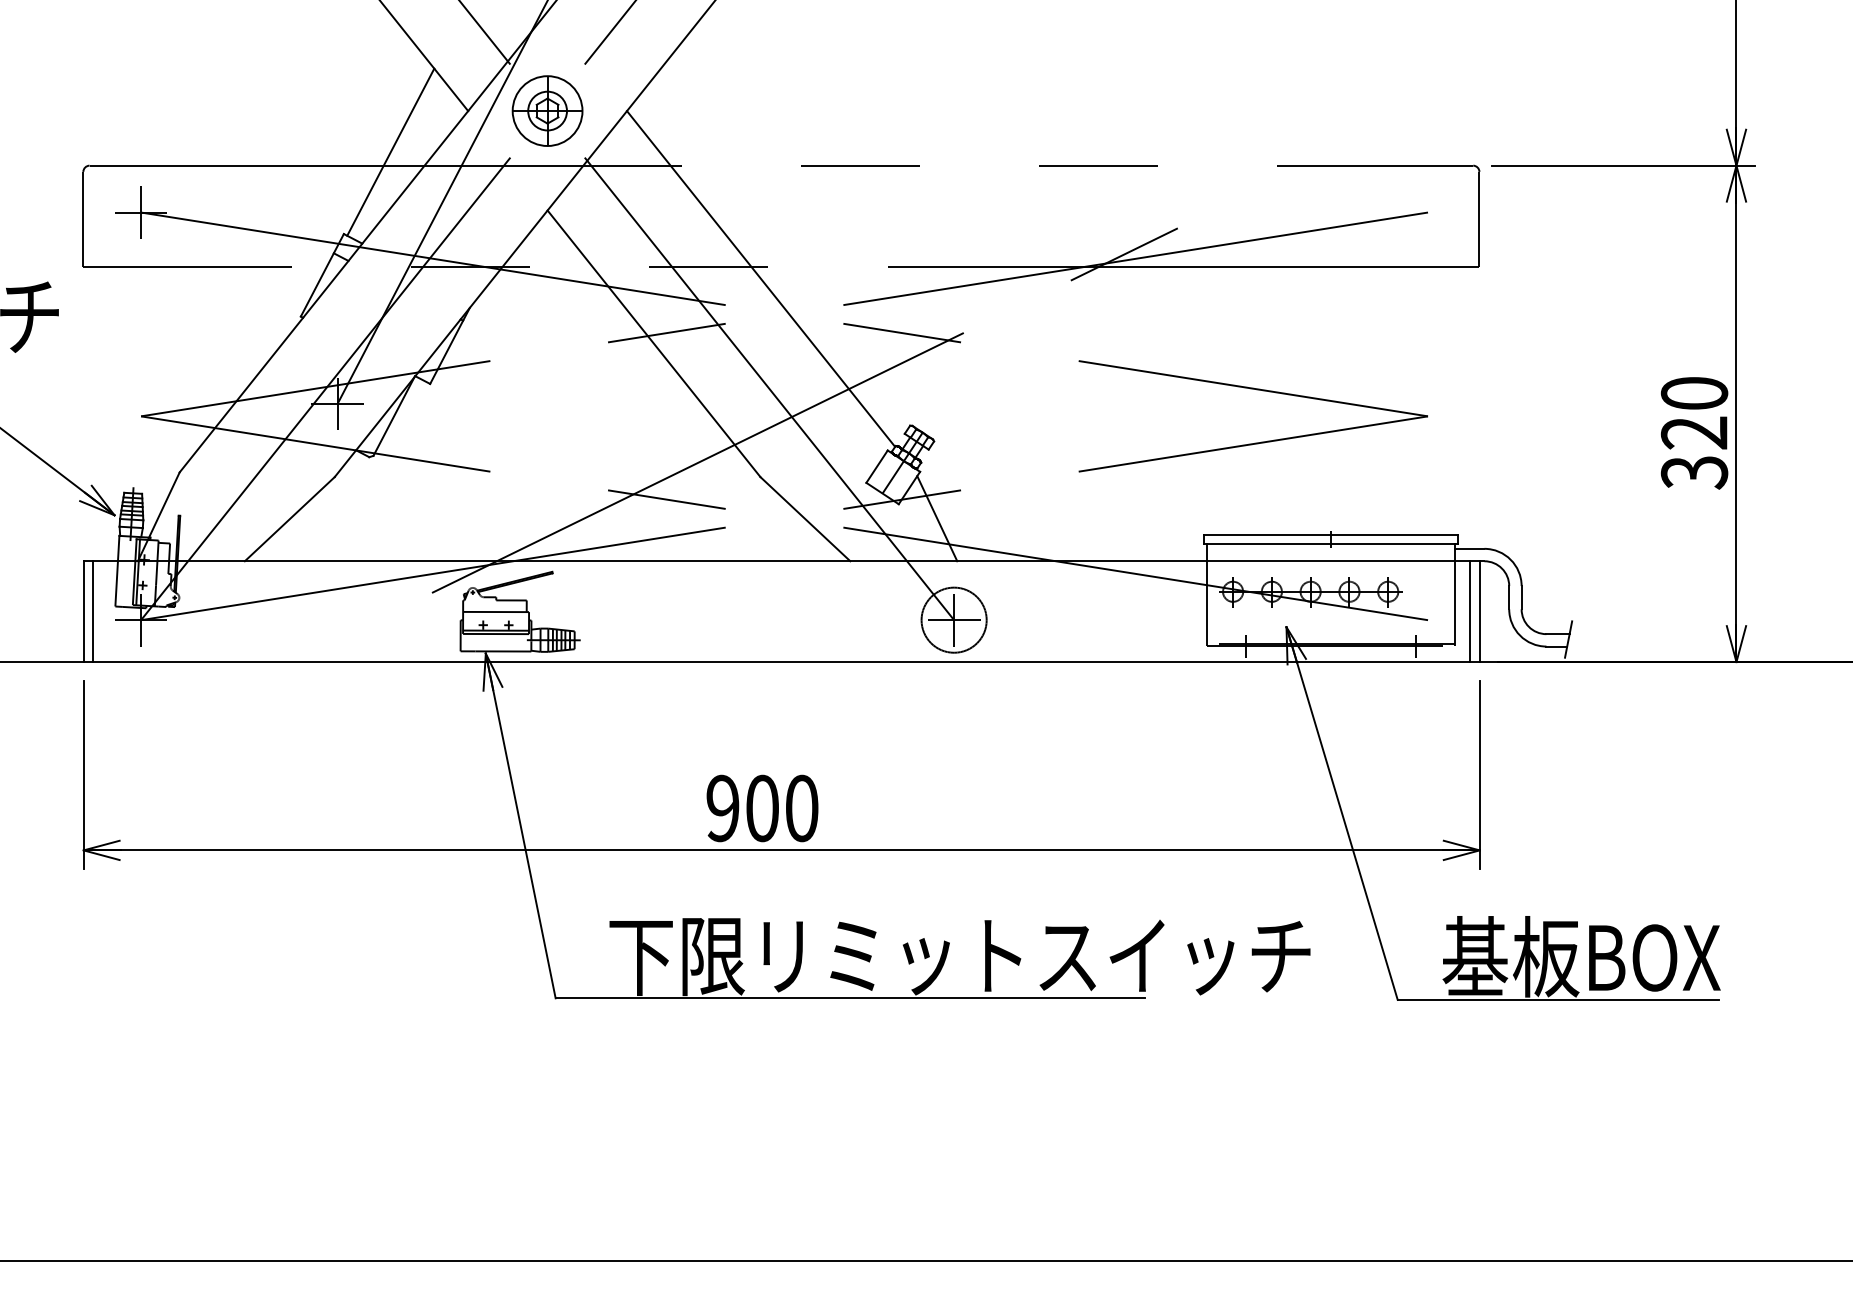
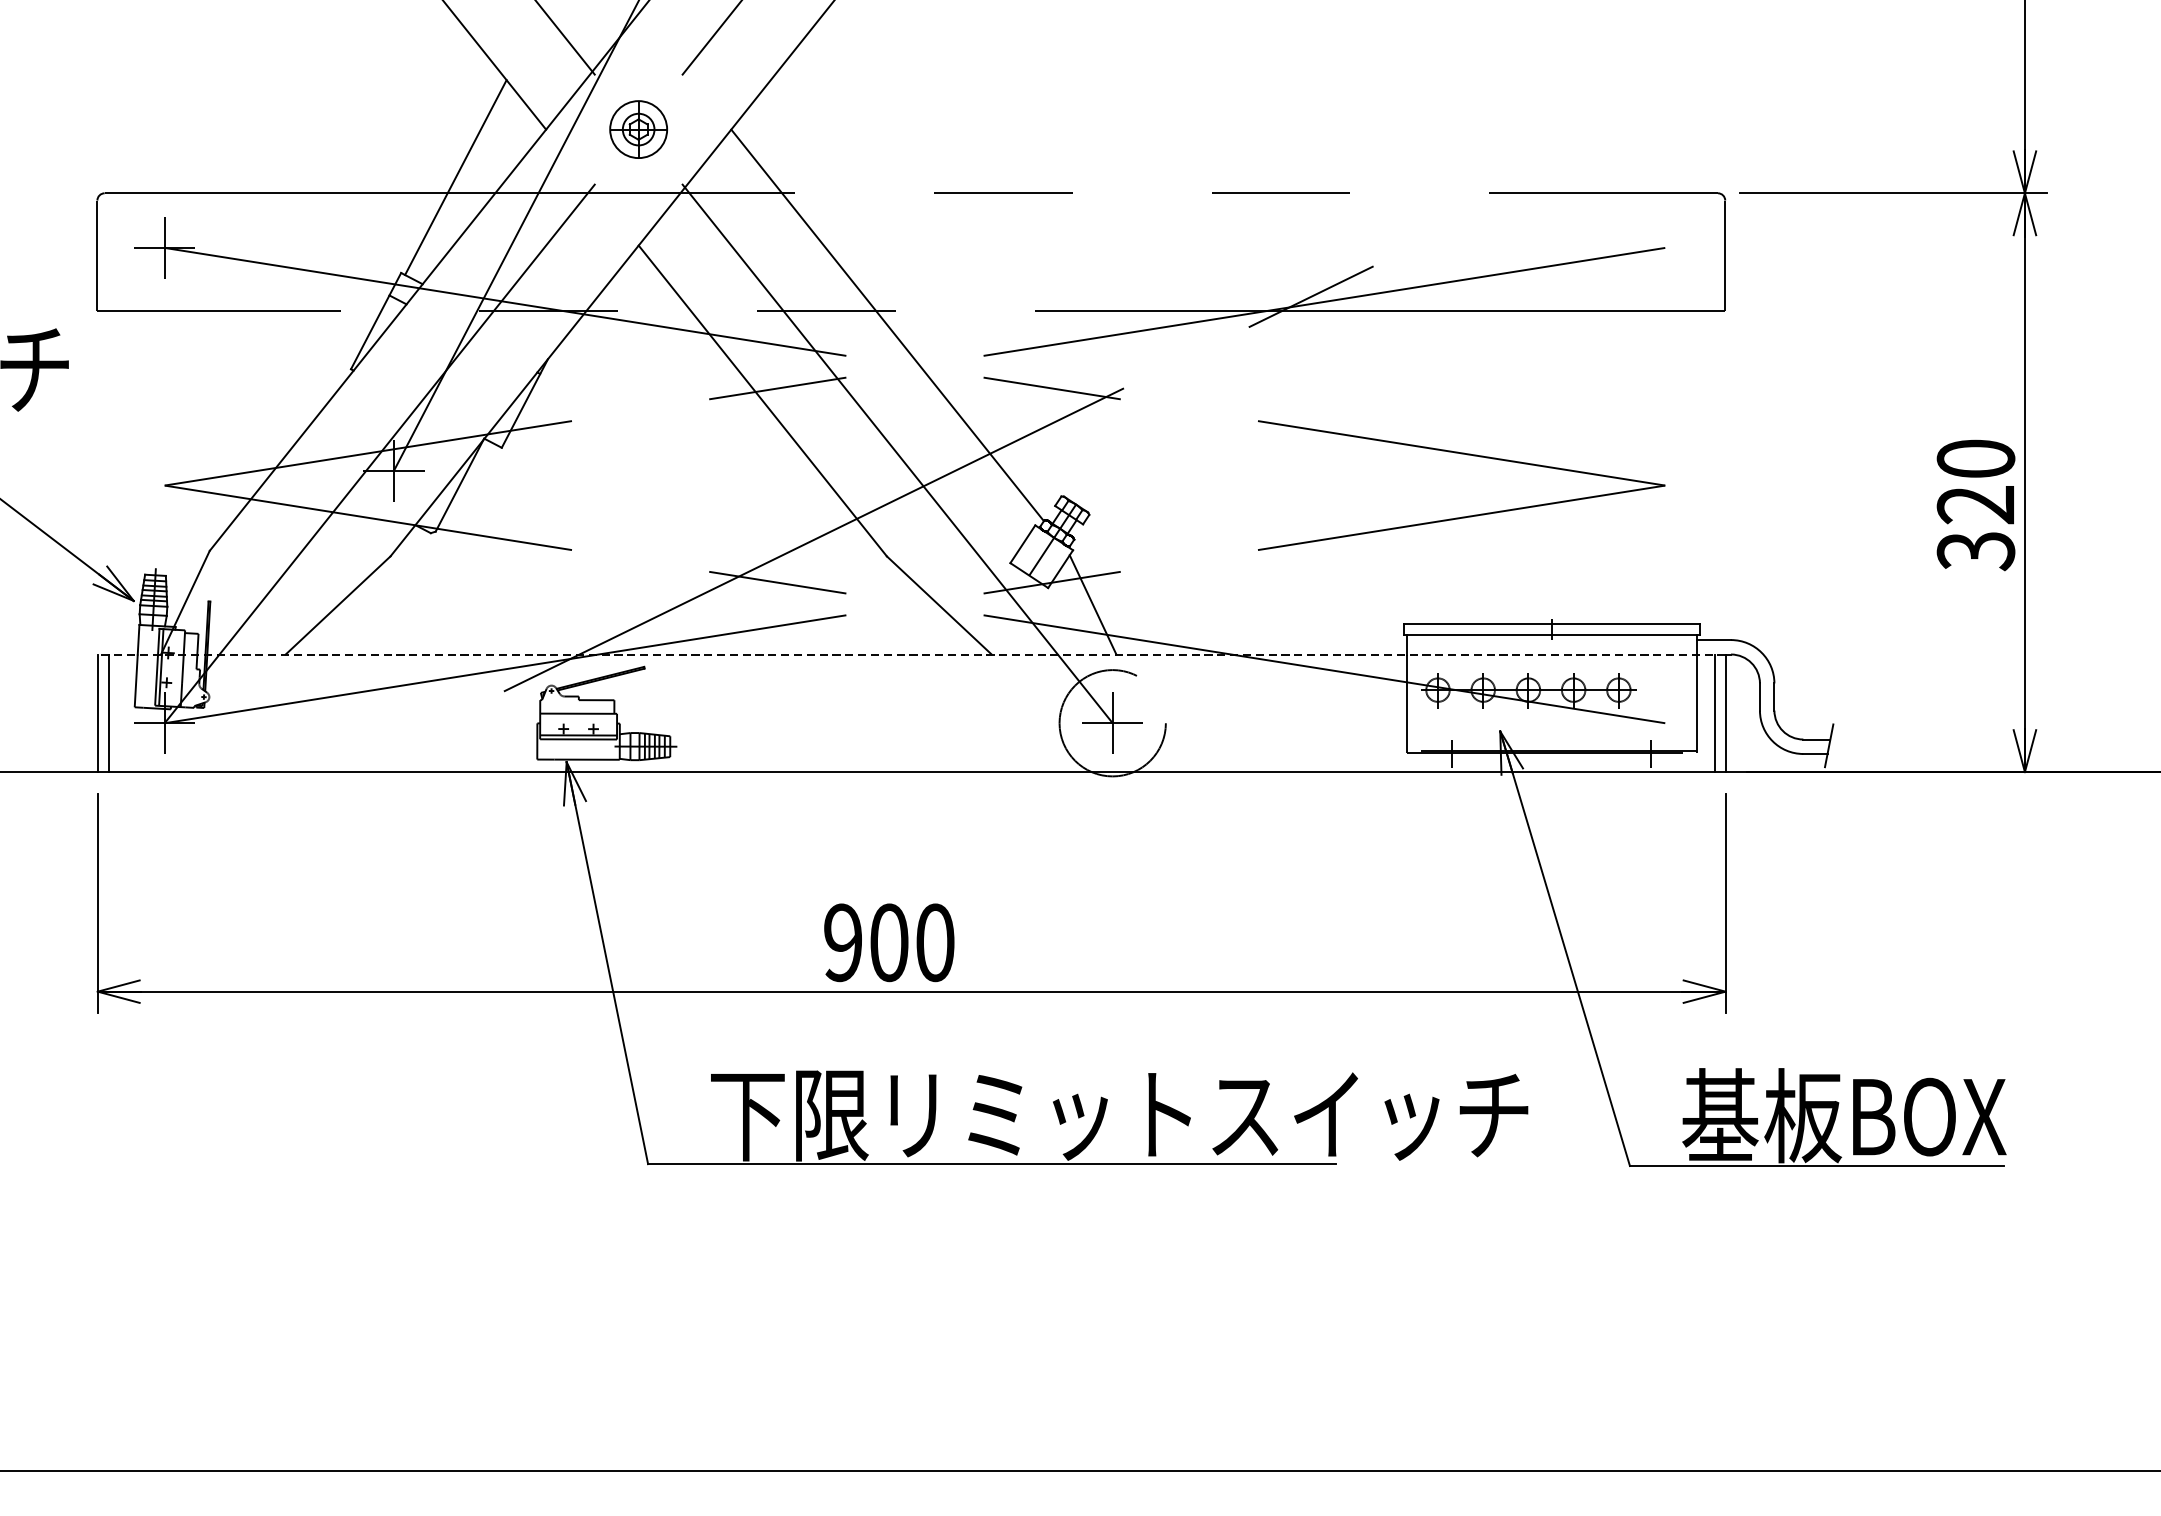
part: (547, 110) -> (638, 128), size x0.7
line: (781, 561) -> (911, 654), solid -> dashed
circle: (953, 619) -> (1111, 722), size x1.4

